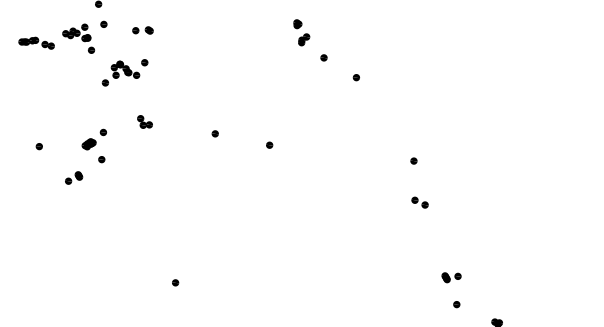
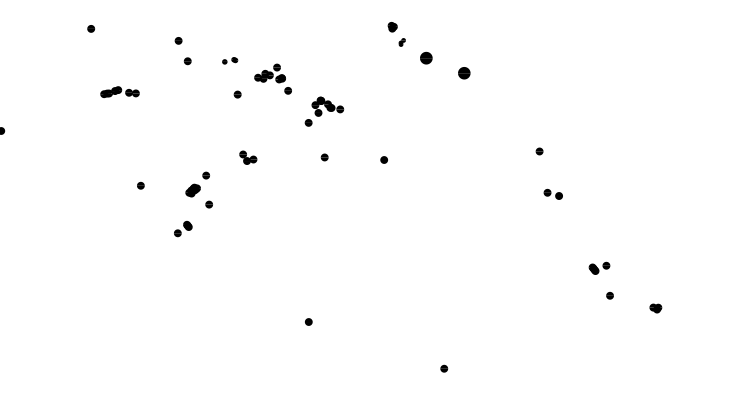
part: (142, 30) -> (229, 60), size x0.7
part: (78, 36) -> (272, 78), moved
part: (304, 39) -> (402, 42), size x0.6
part: (324, 57) -> (426, 57), size x1.6
part: (121, 74) -> (324, 111), moved
part: (355, 77) -> (463, 73), size x1.6
part: (39, 146) -> (140, 185), moved

